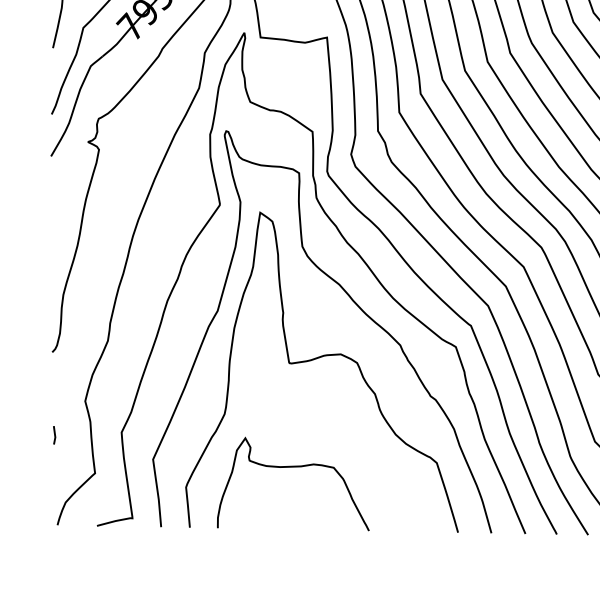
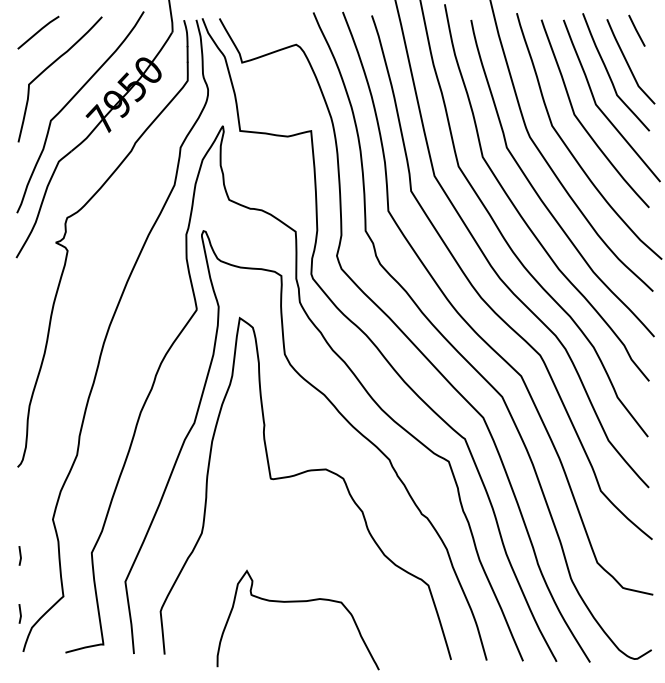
curve: (292, 467) -> (297, 602), moved
line: (53, 489) -> (19, 613), added

